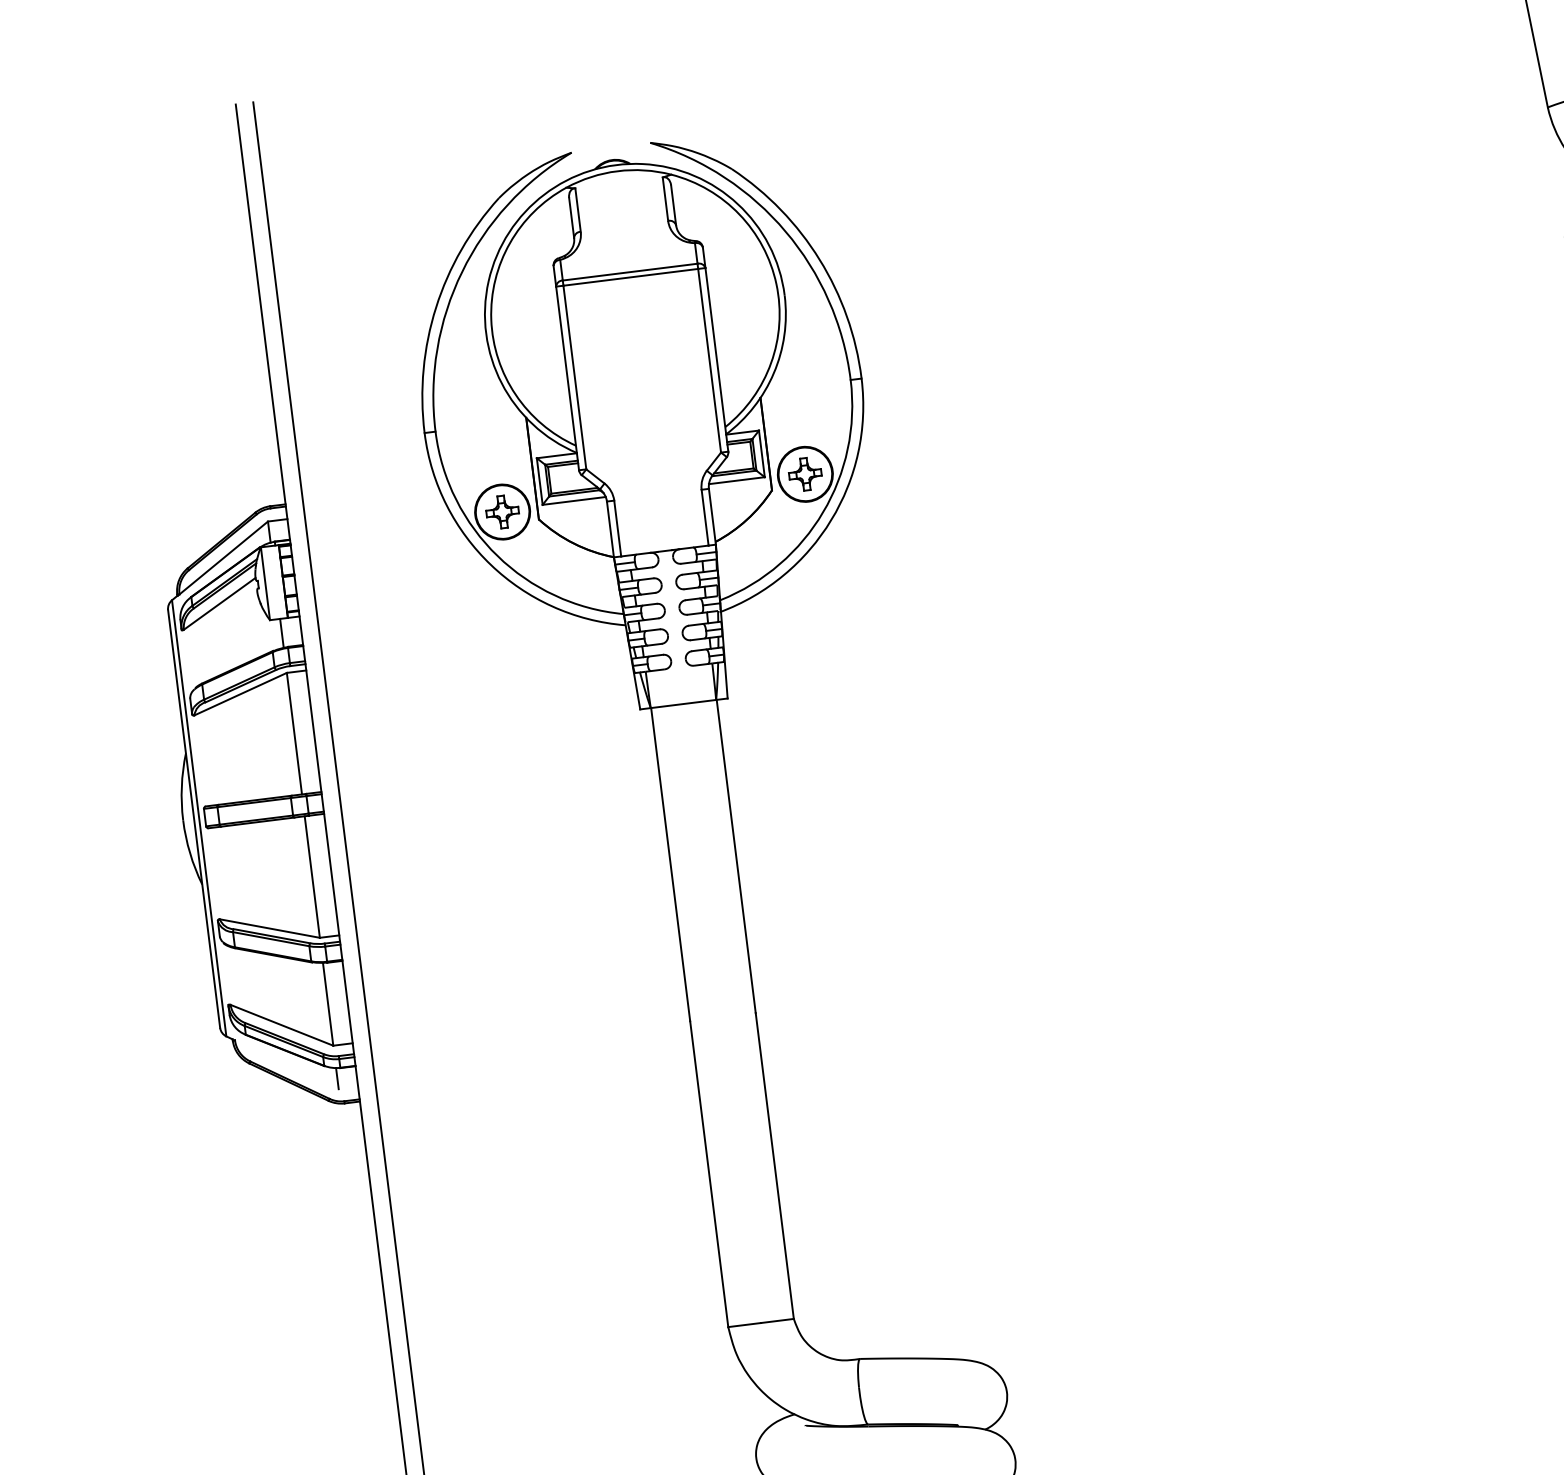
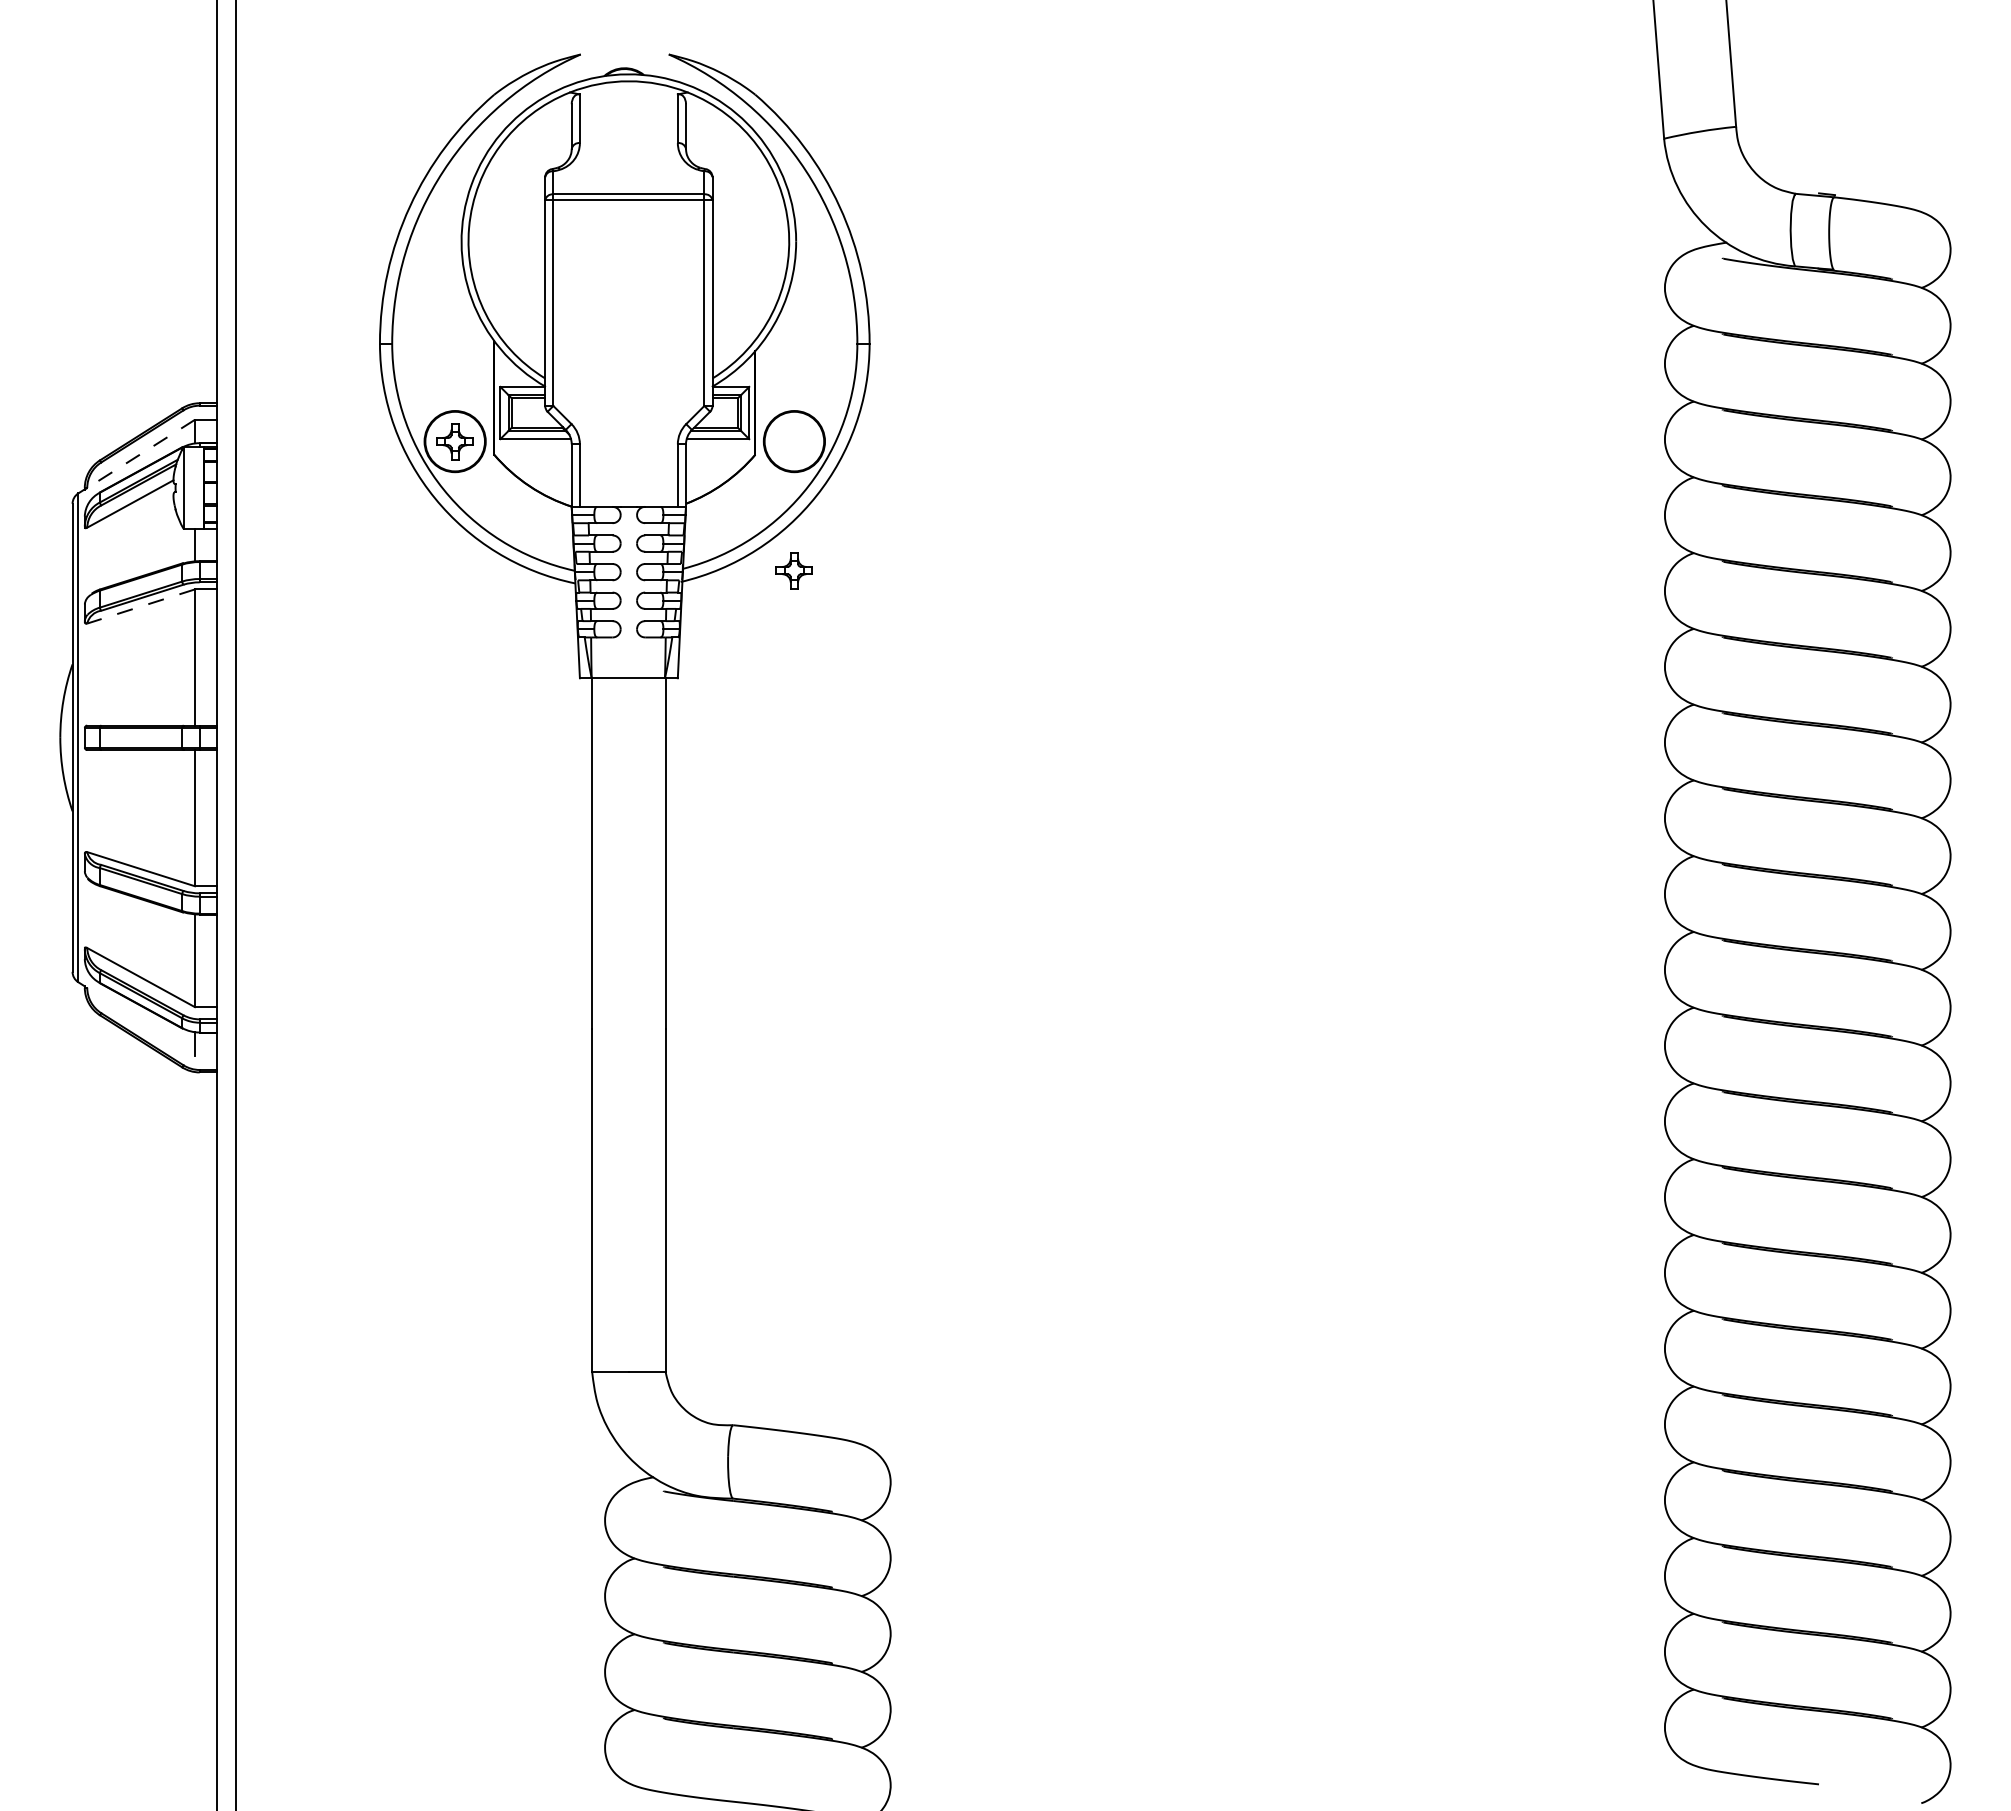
part: (804, 474) -> (793, 570), moved
line: (224, 557) -> (141, 453), solid -> dashed
line: (241, 694) -> (141, 606), solid -> dashed

